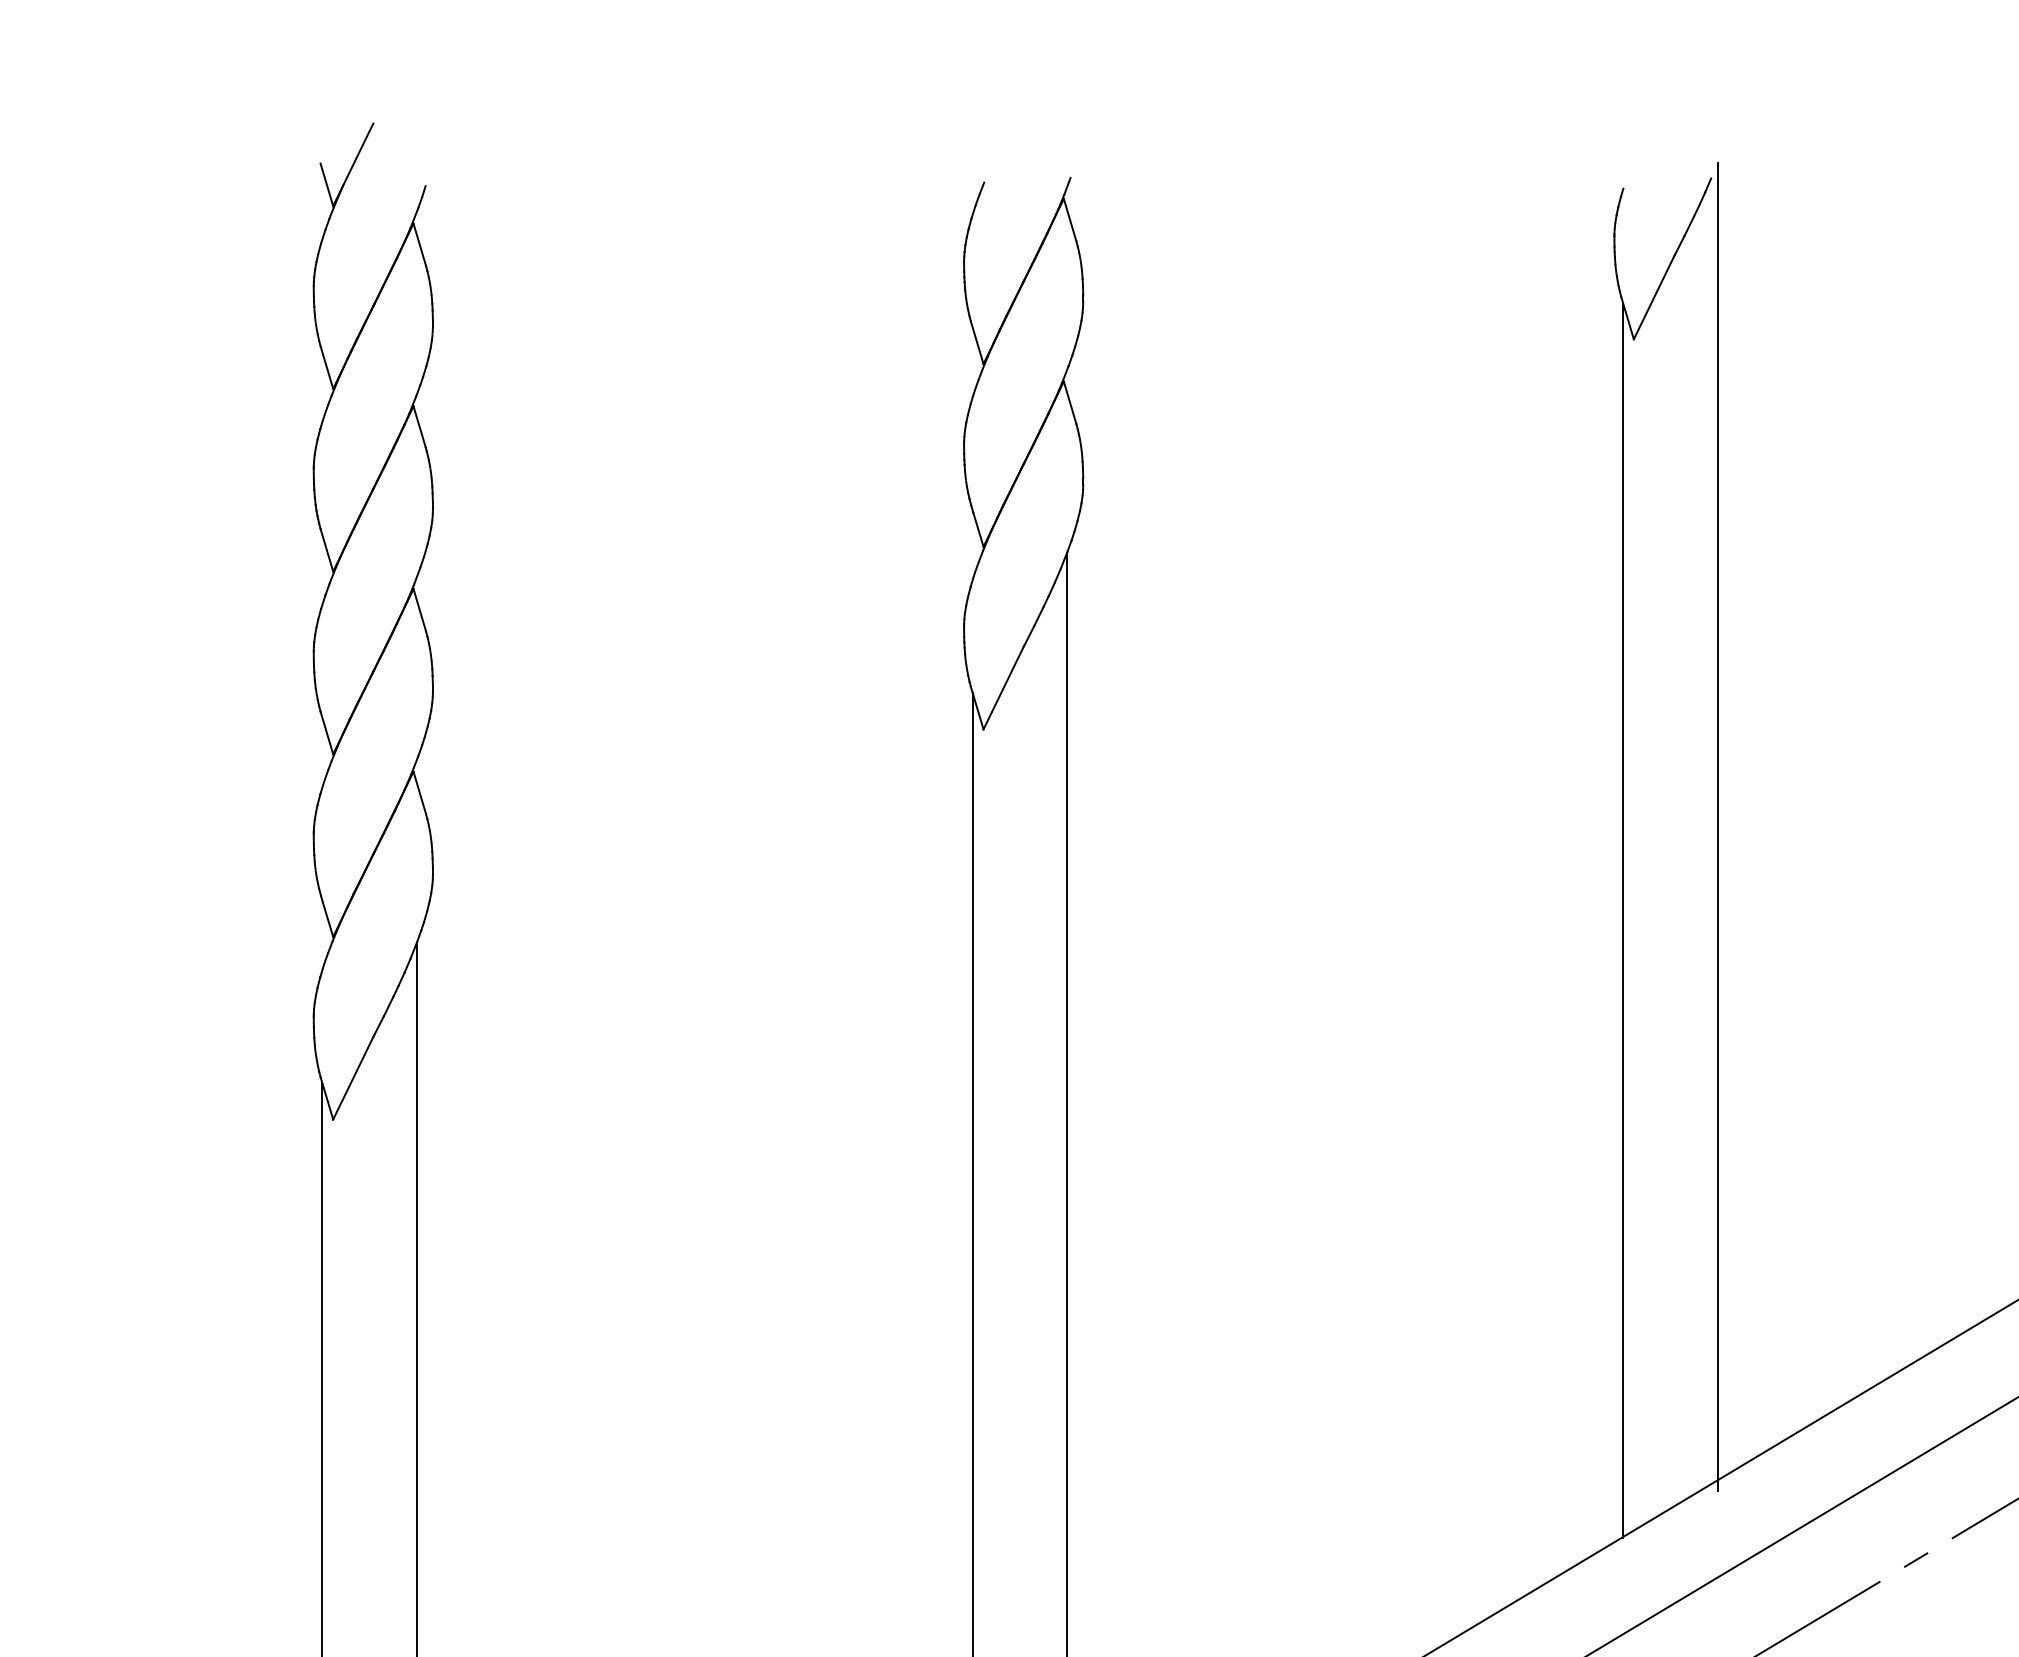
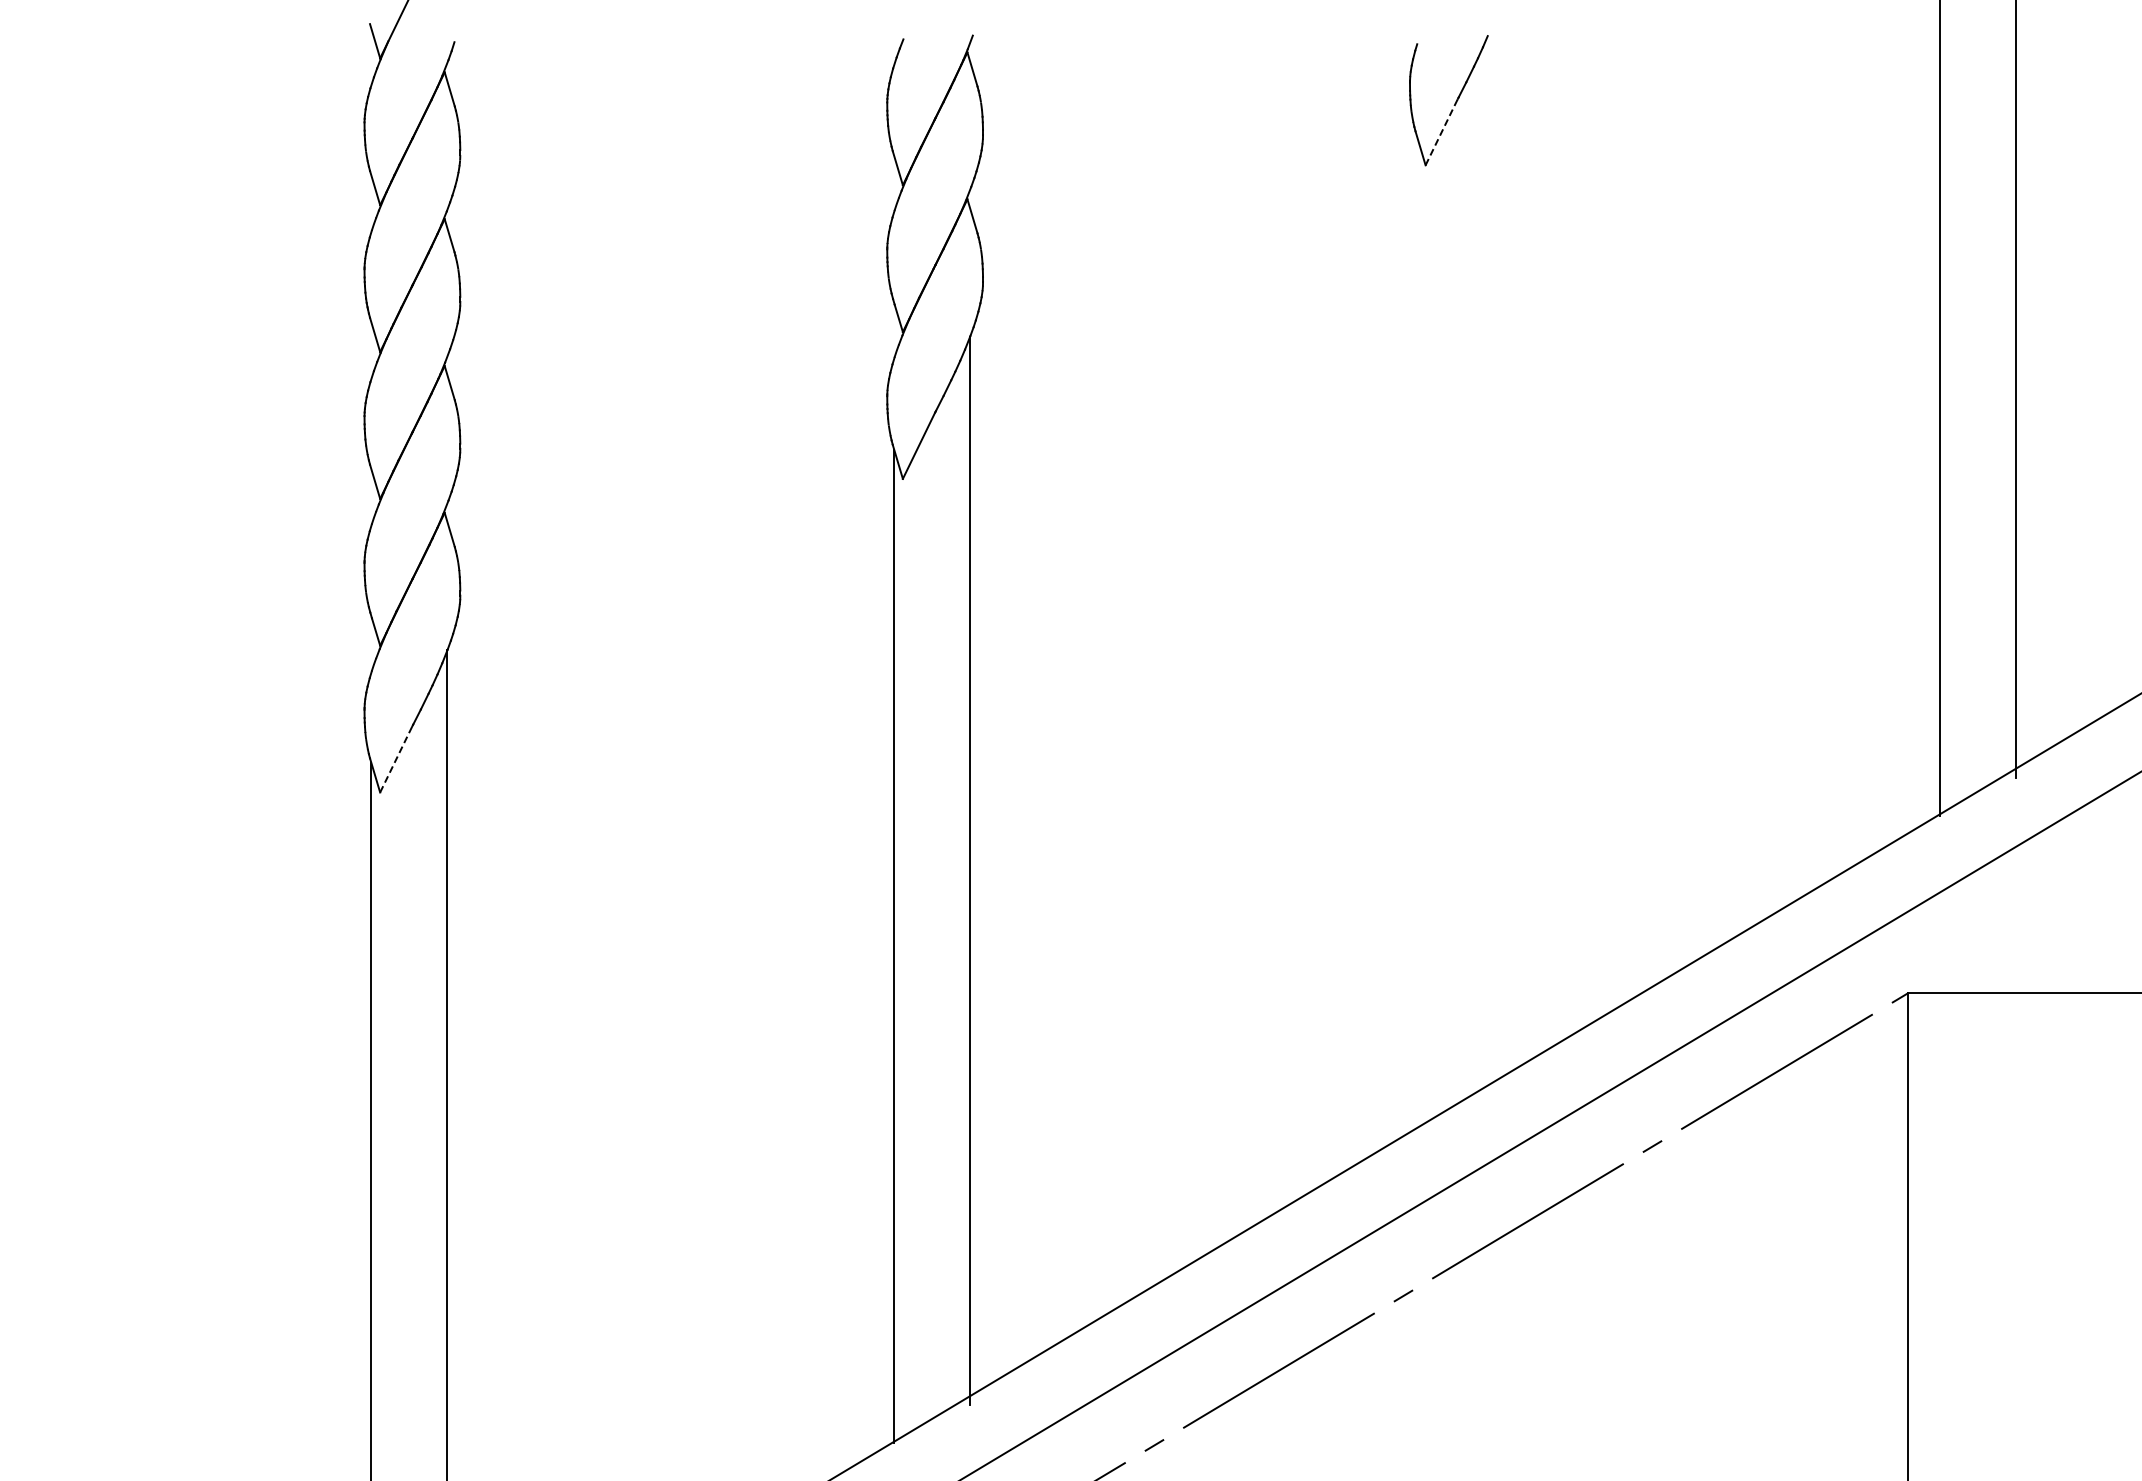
line: (1653, 298) -> (1441, 132), solid -> dashed
line: (1717, 827) -> (1492, 557), removed
line: (1622, 920) -> (1416, 632), removed
line: (353, 1078) -> (396, 759), solid -> dashed

